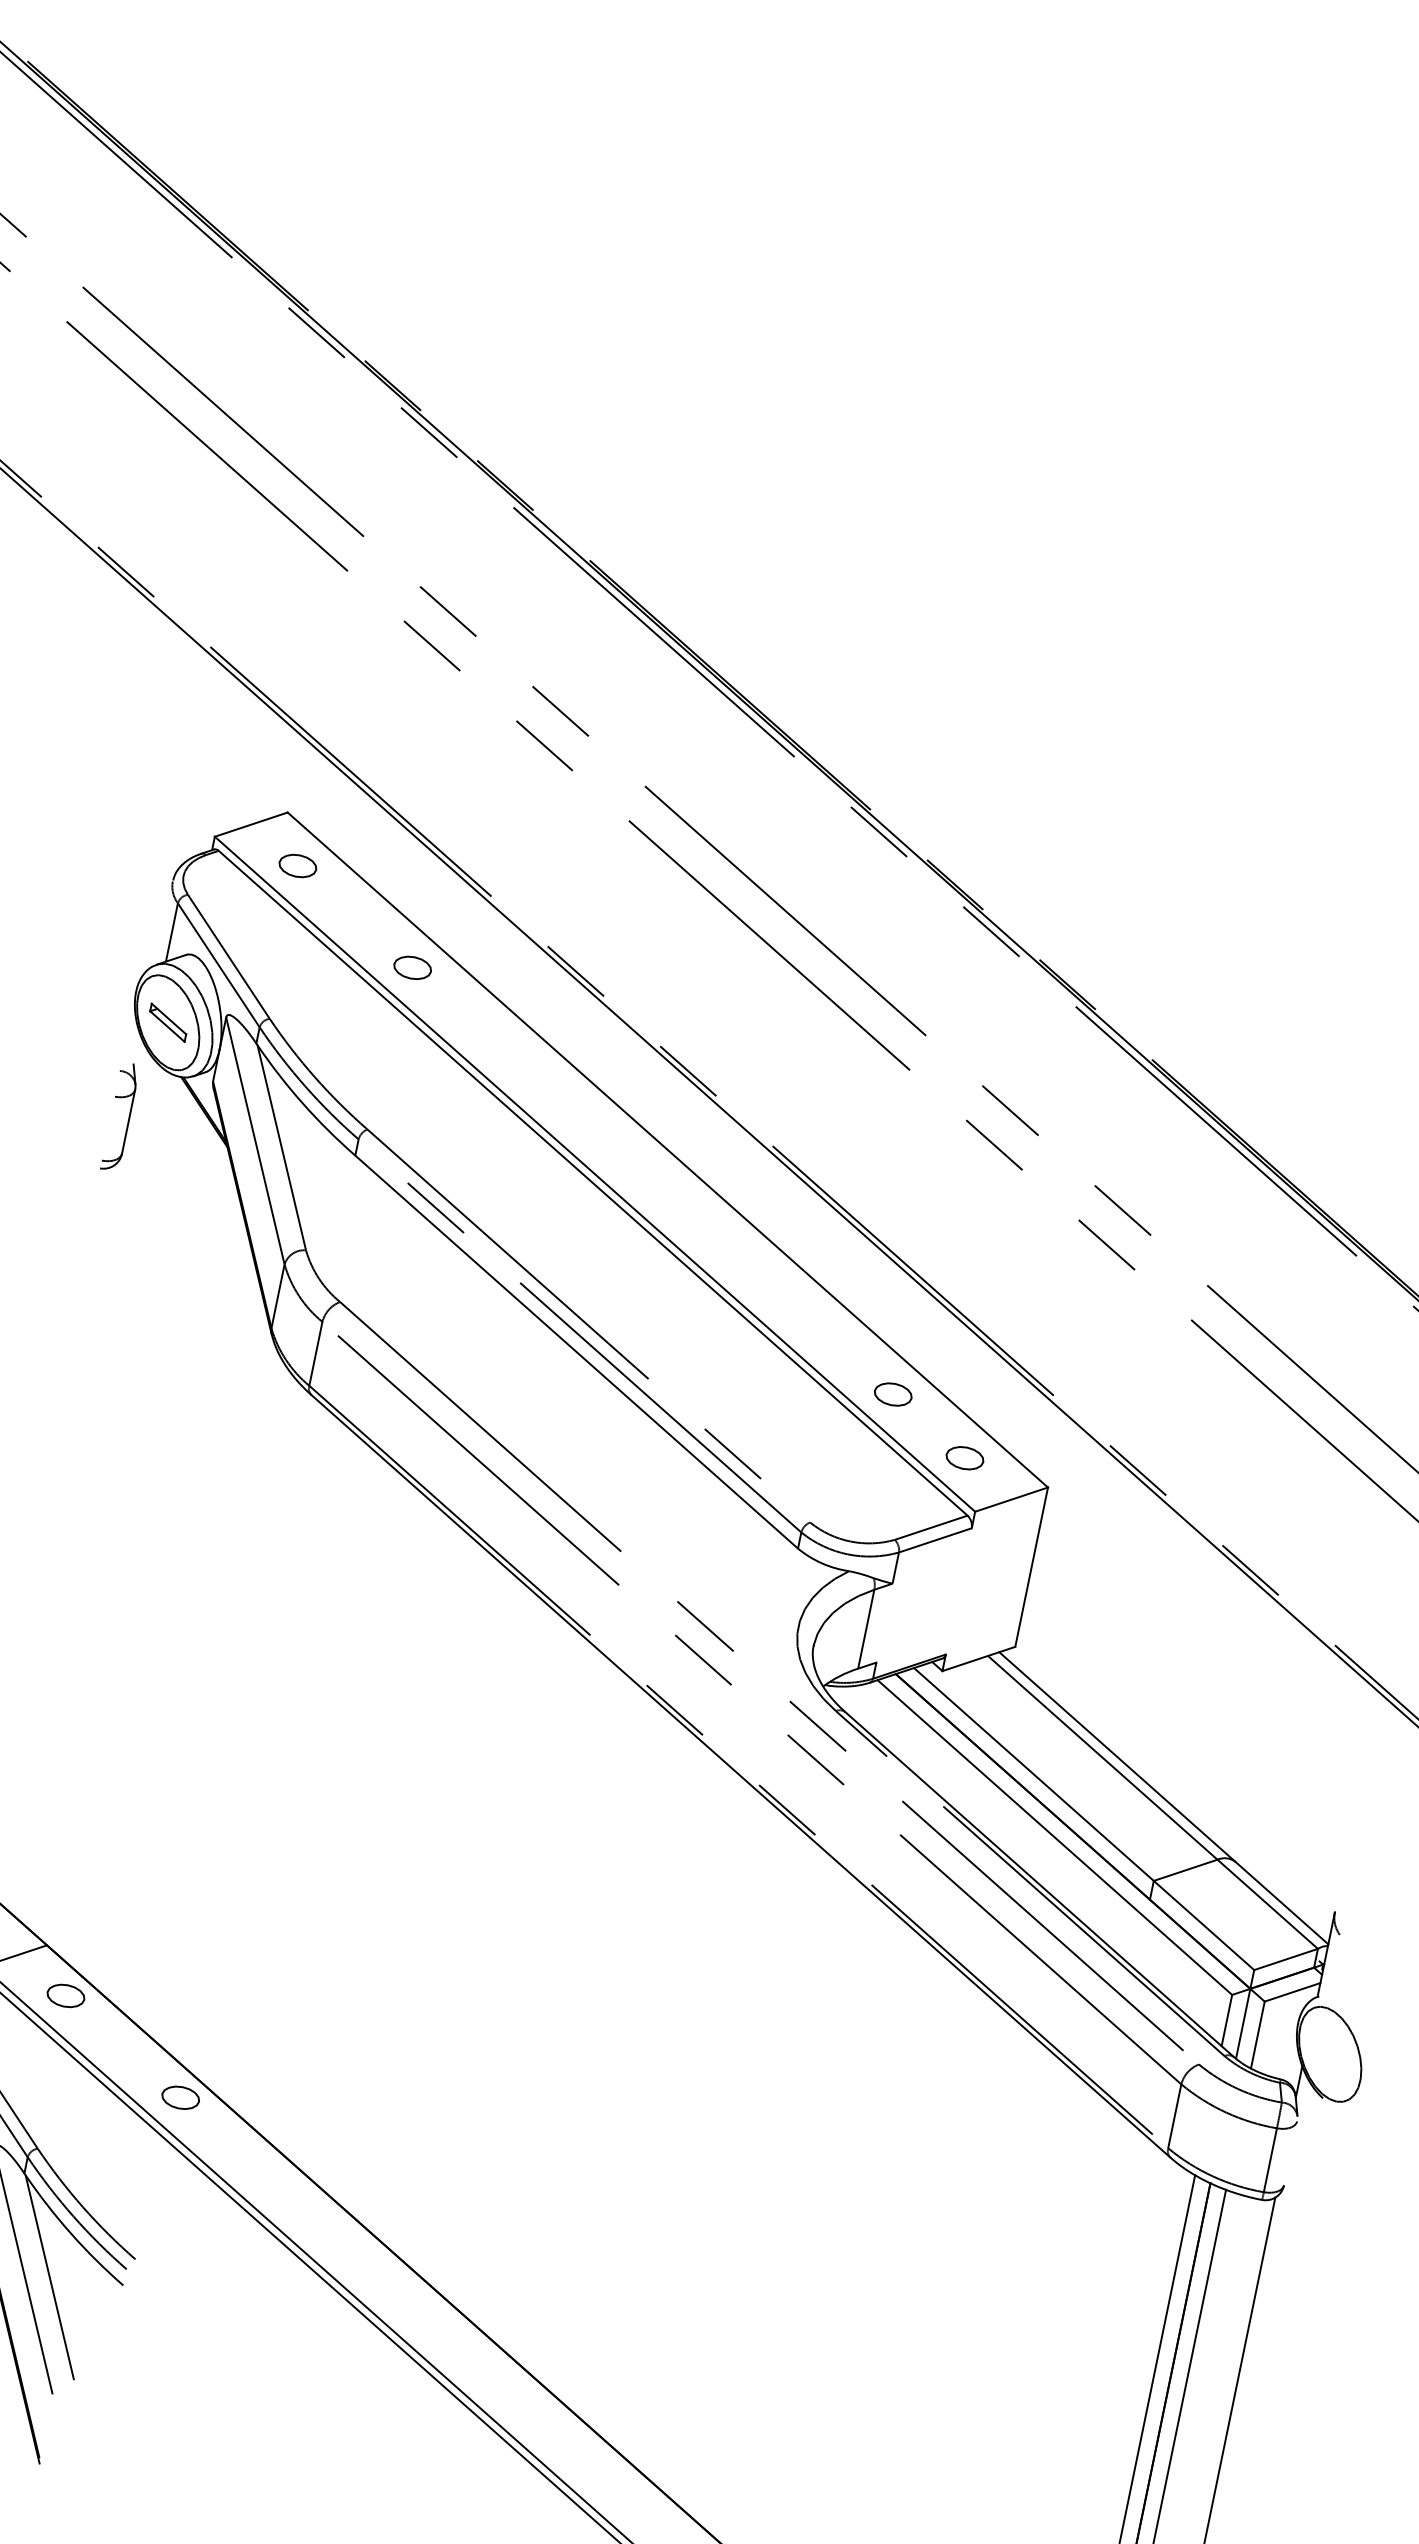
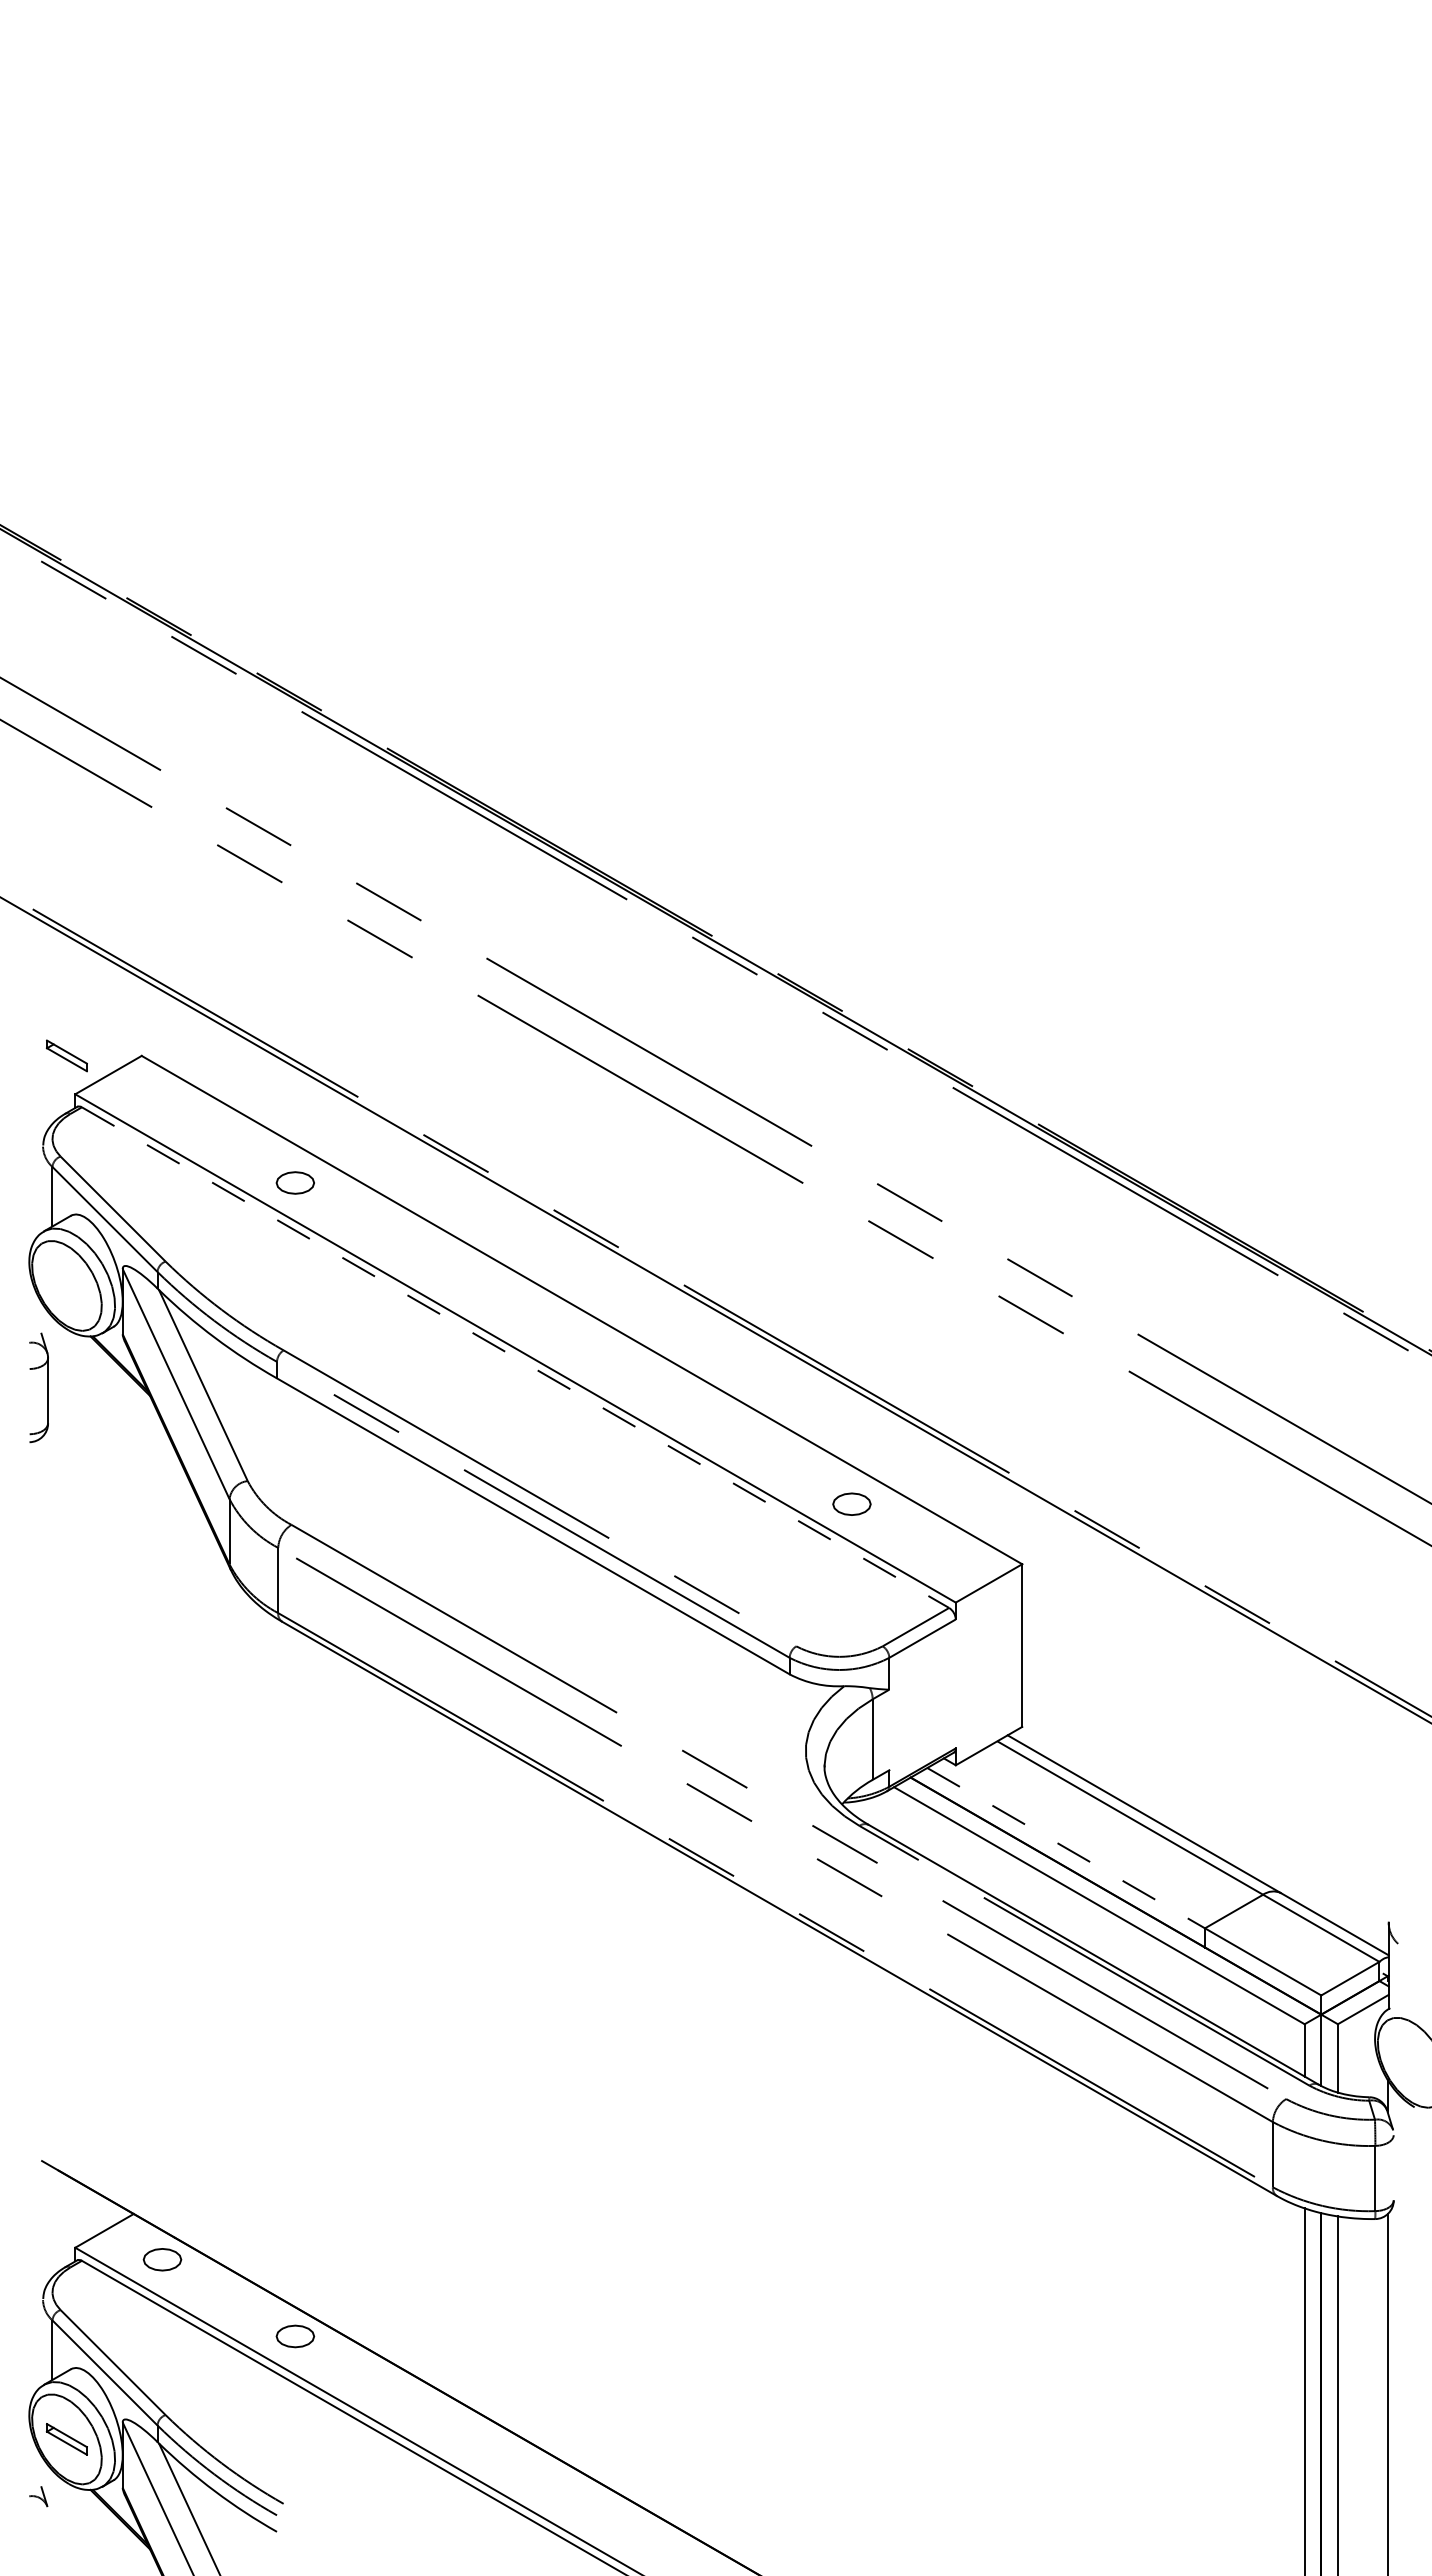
part: (298, 865) -> (162, 1105), removed
part: (167, 1022) -> (66, 1055), moved
line: (593, 1183) -> (515, 1357), solid -> dashed
part: (964, 1457) -> (934, 1551), removed
line: (1034, 1774) -> (1066, 1848), solid -> dashed

